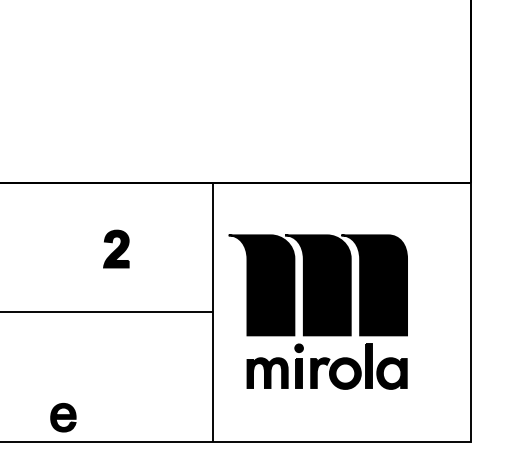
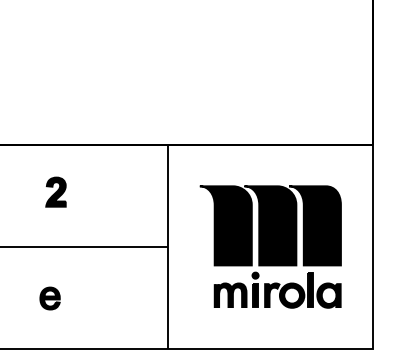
part: (115, 248) -> (55, 191), moved
part: (318, 311) -> (270, 246), moved
part: (62, 417) -> (49, 298), moved

